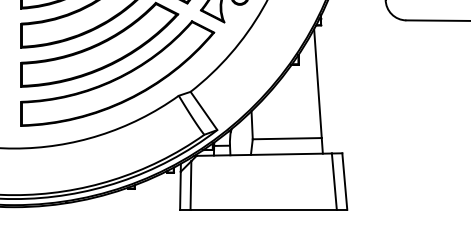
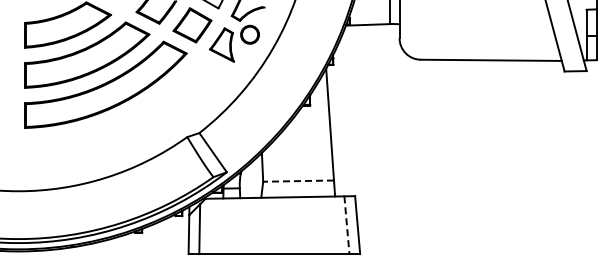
part: (117, 72) -> (124, 113), removed
line: (287, 139) -> (298, 181), solid -> dashed
line: (333, 181) -> (346, 225), solid -> dashed

